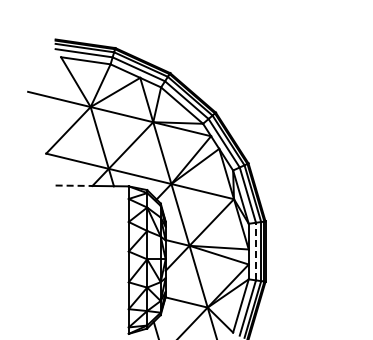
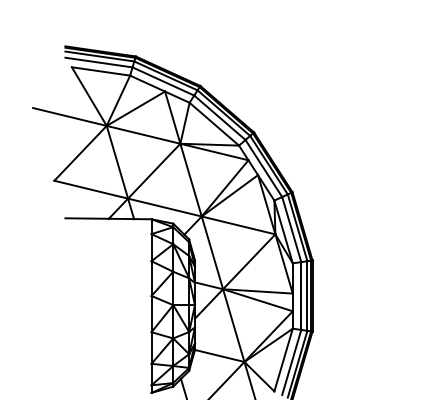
line: (74, 185) -> (87, 218), dashed -> solid
line: (255, 251) -> (300, 295), dashed -> solid

